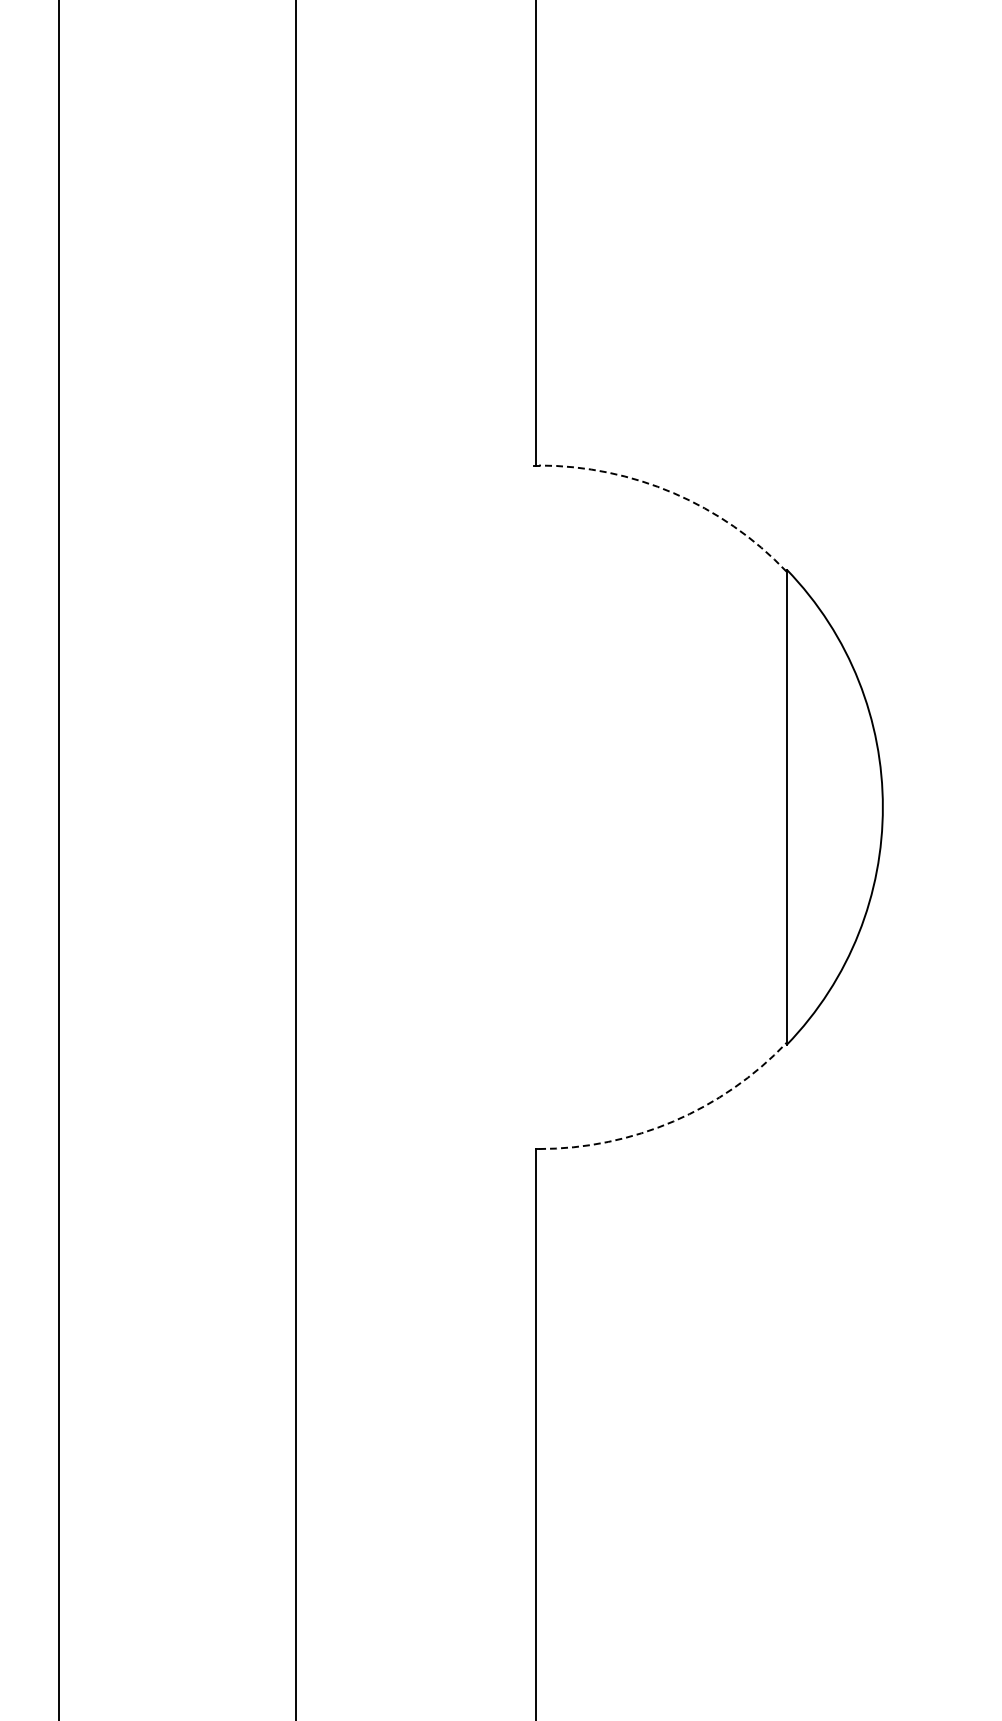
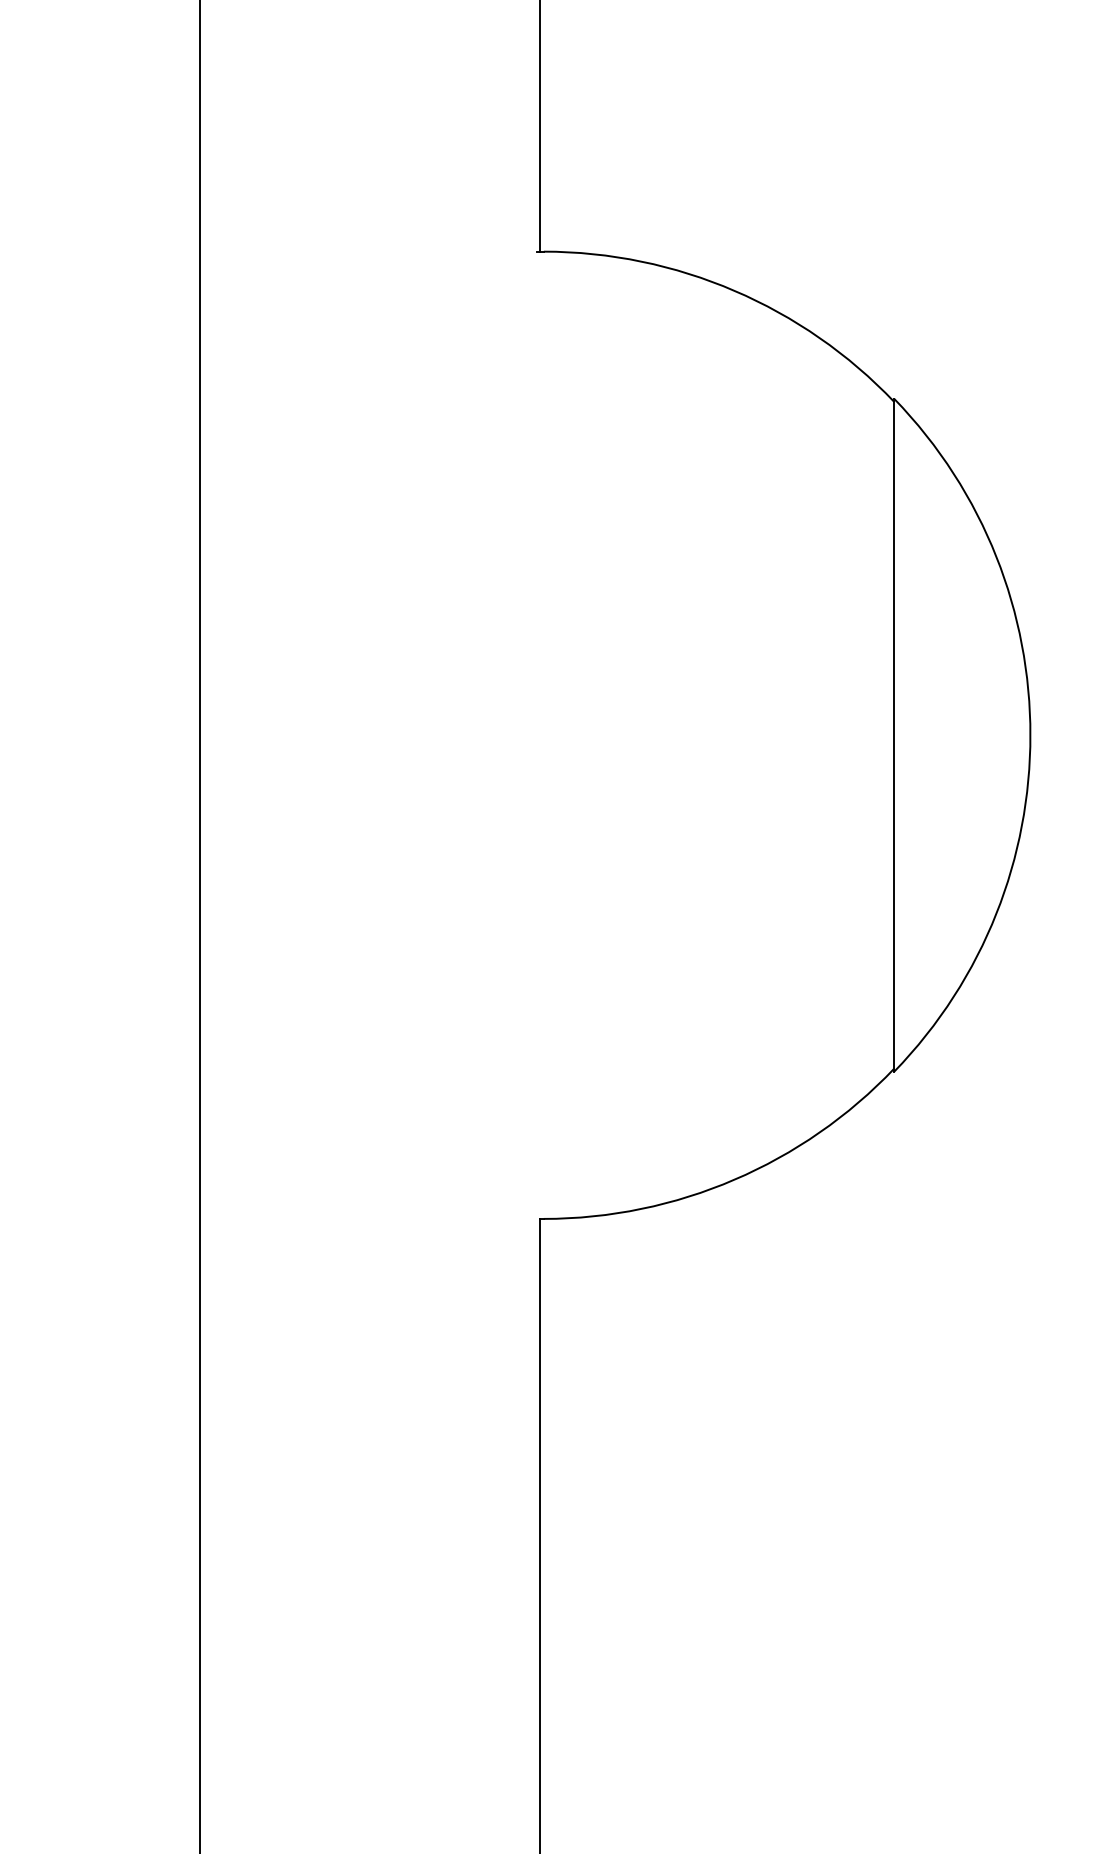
arc: (673, 493) -> (734, 291), dashed -> solid
arc: (673, 1121) -> (734, 1179), dashed -> solid

